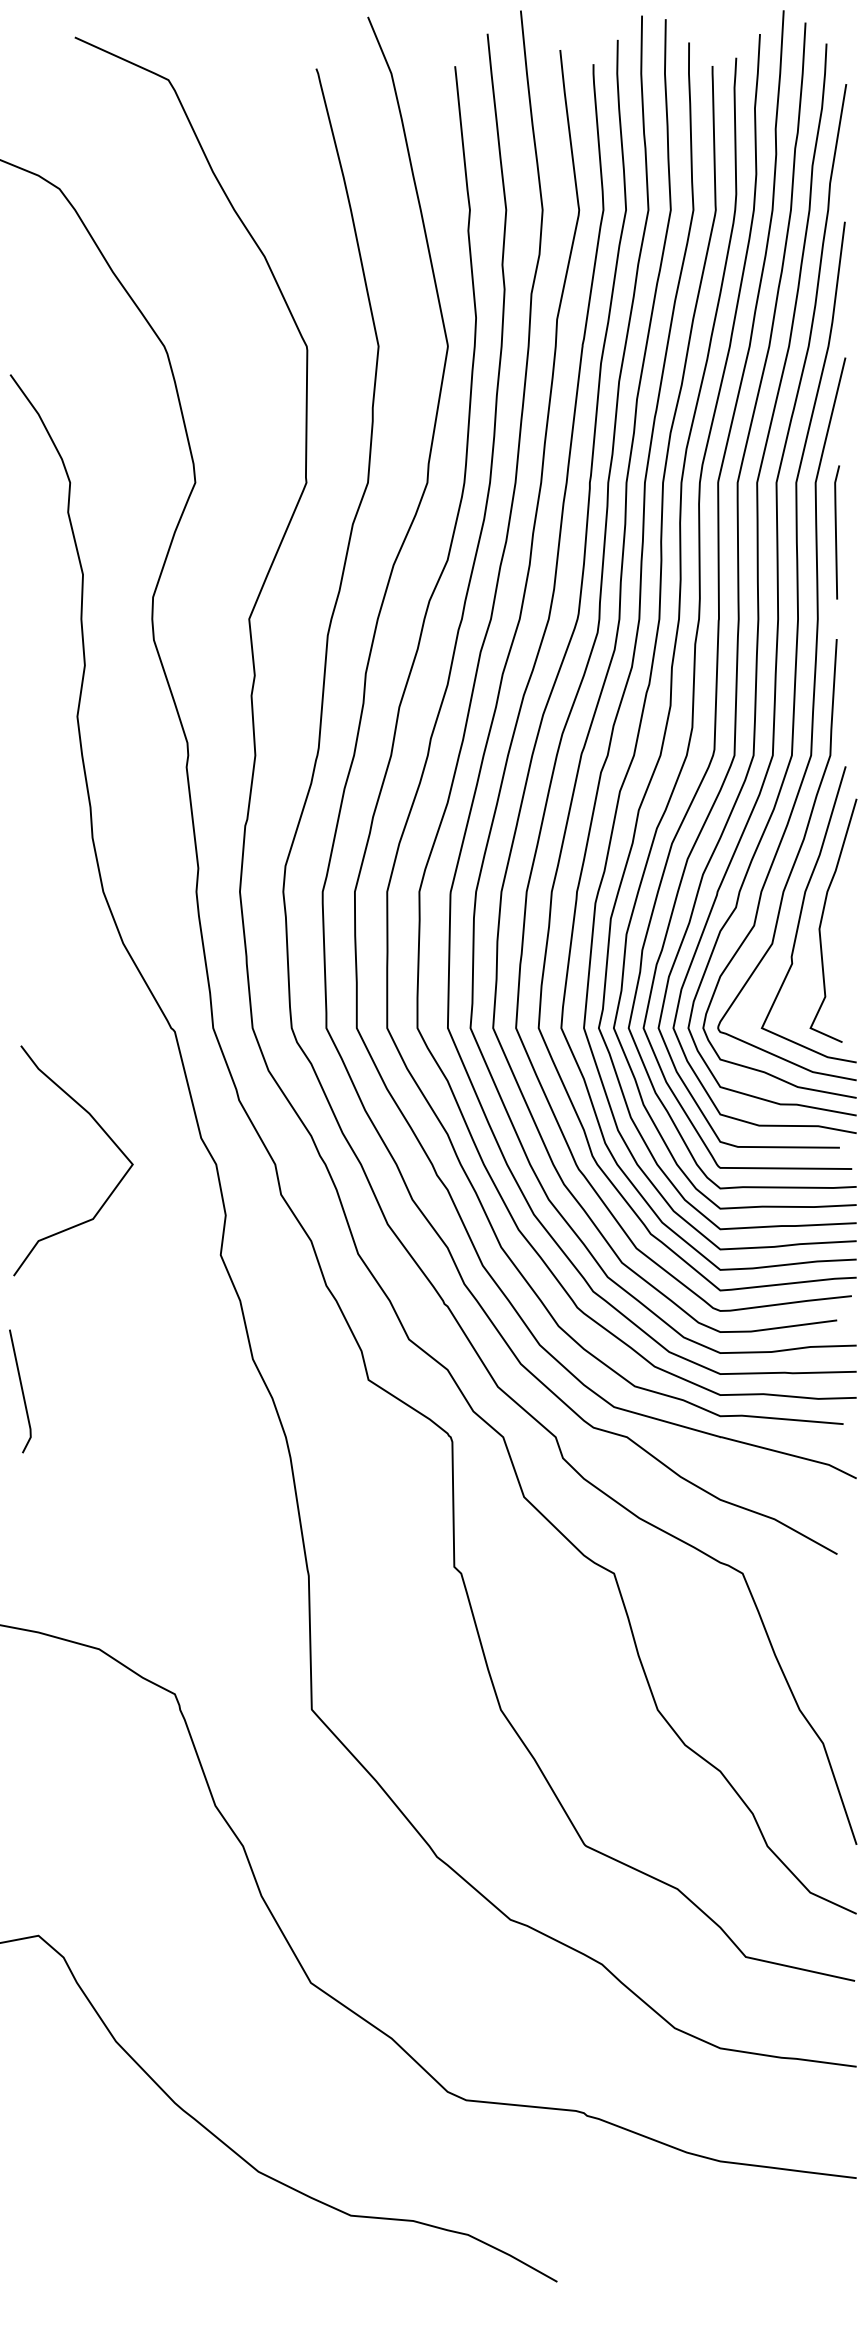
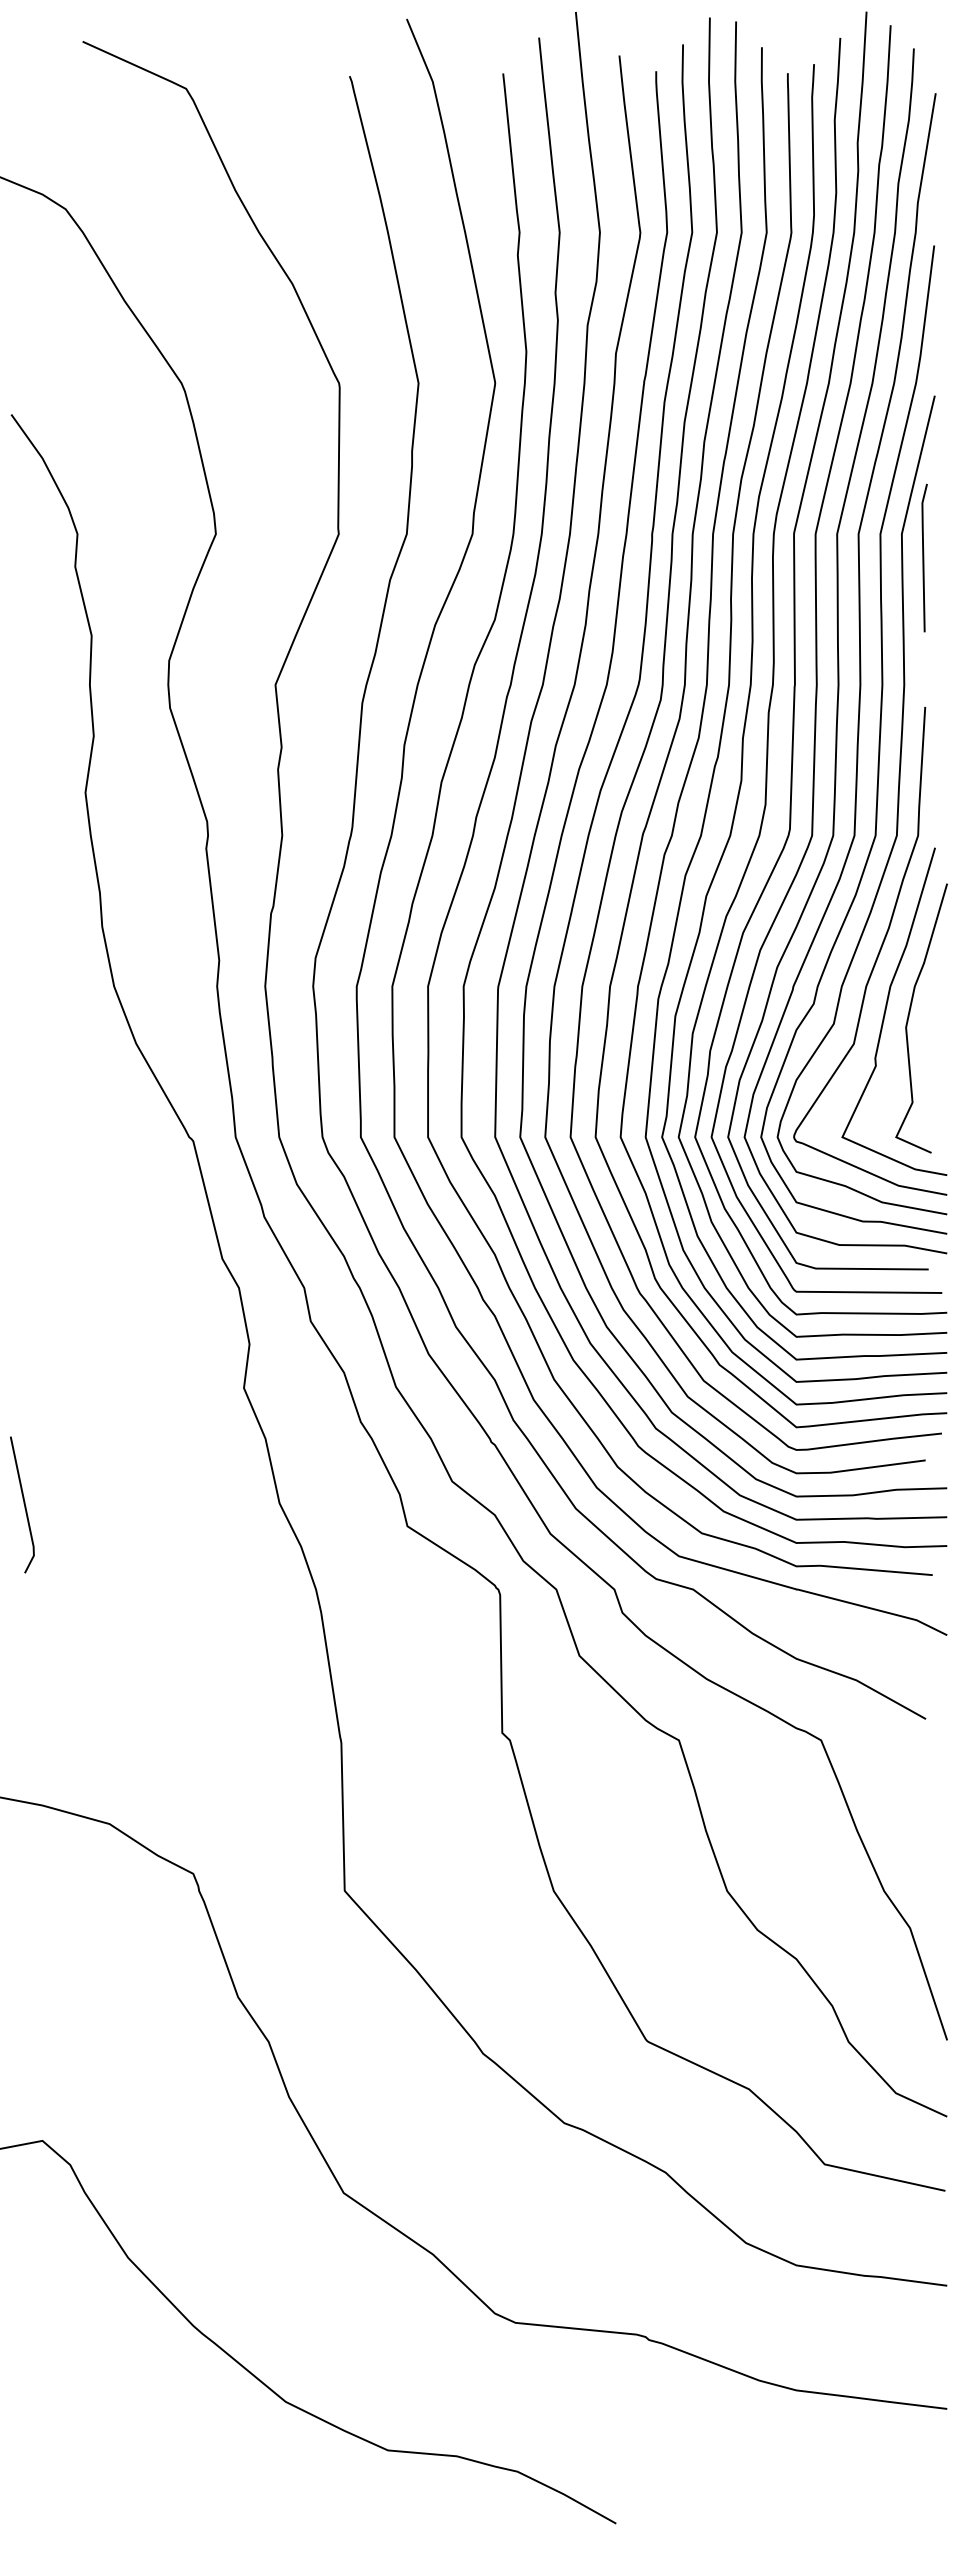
line: (837, 531) -> (924, 557), moved
curve: (105, 1134) -> (116, 1254), removed
line: (21, 1391) -> (23, 1504), moved

